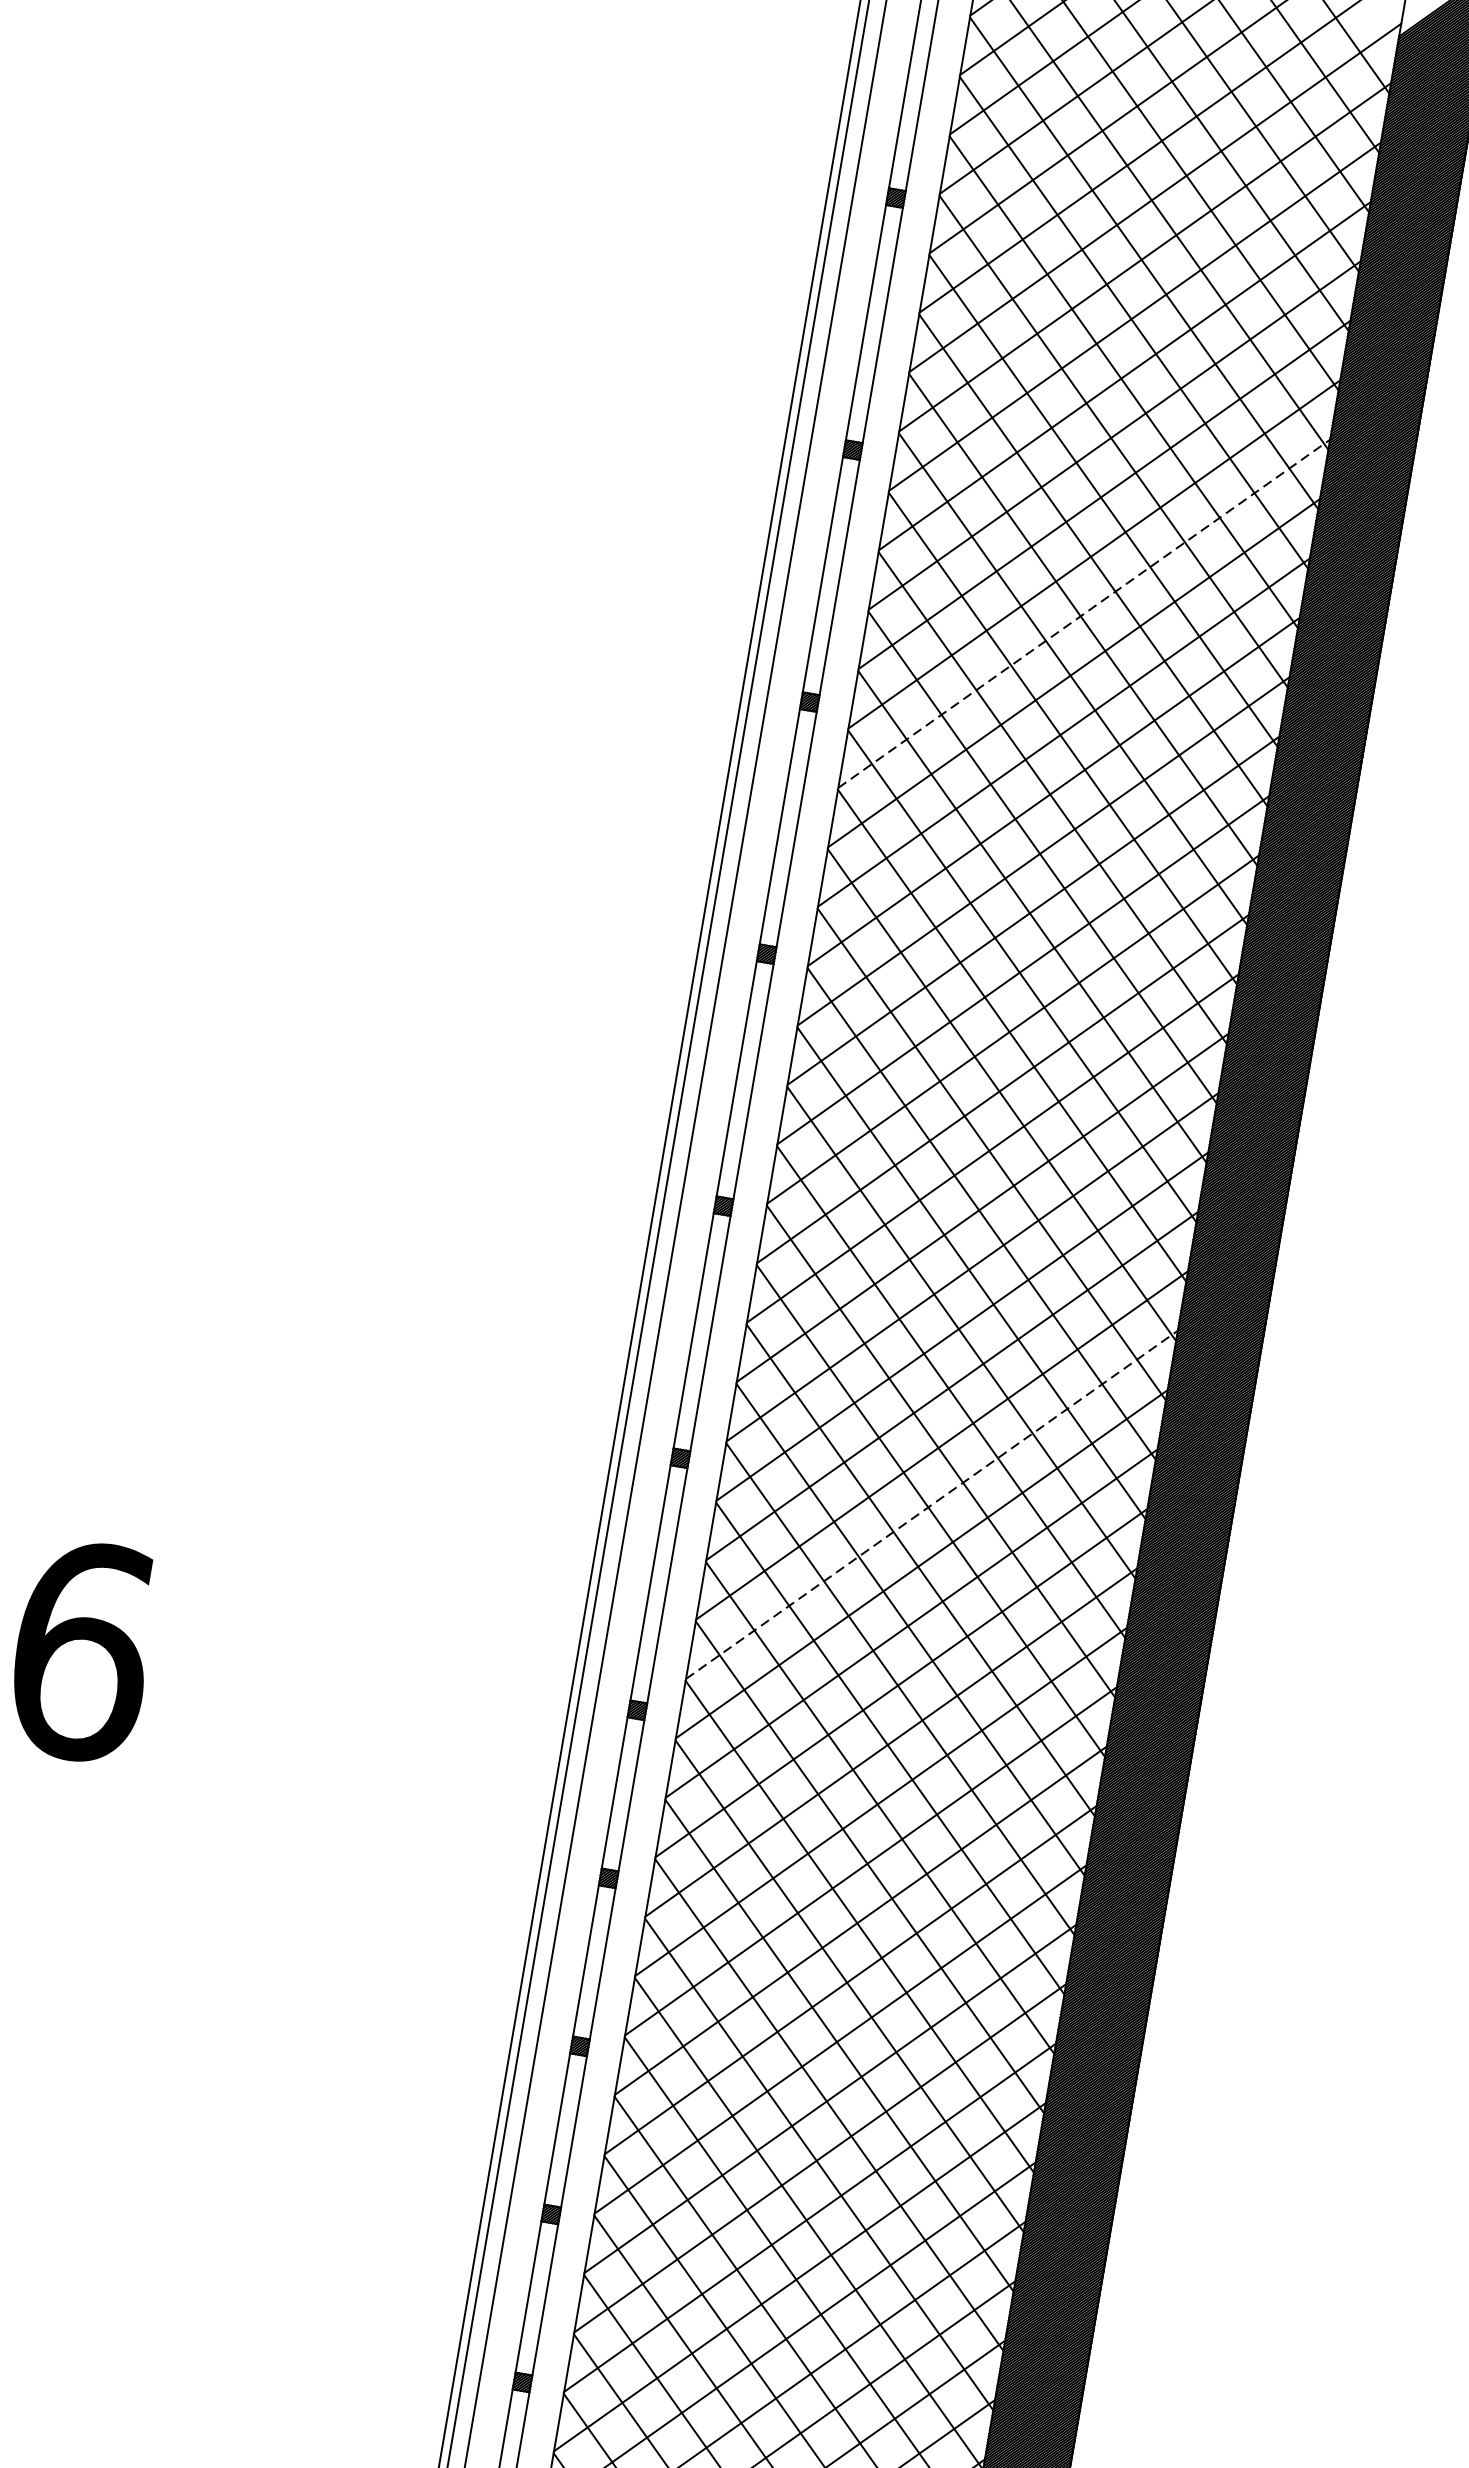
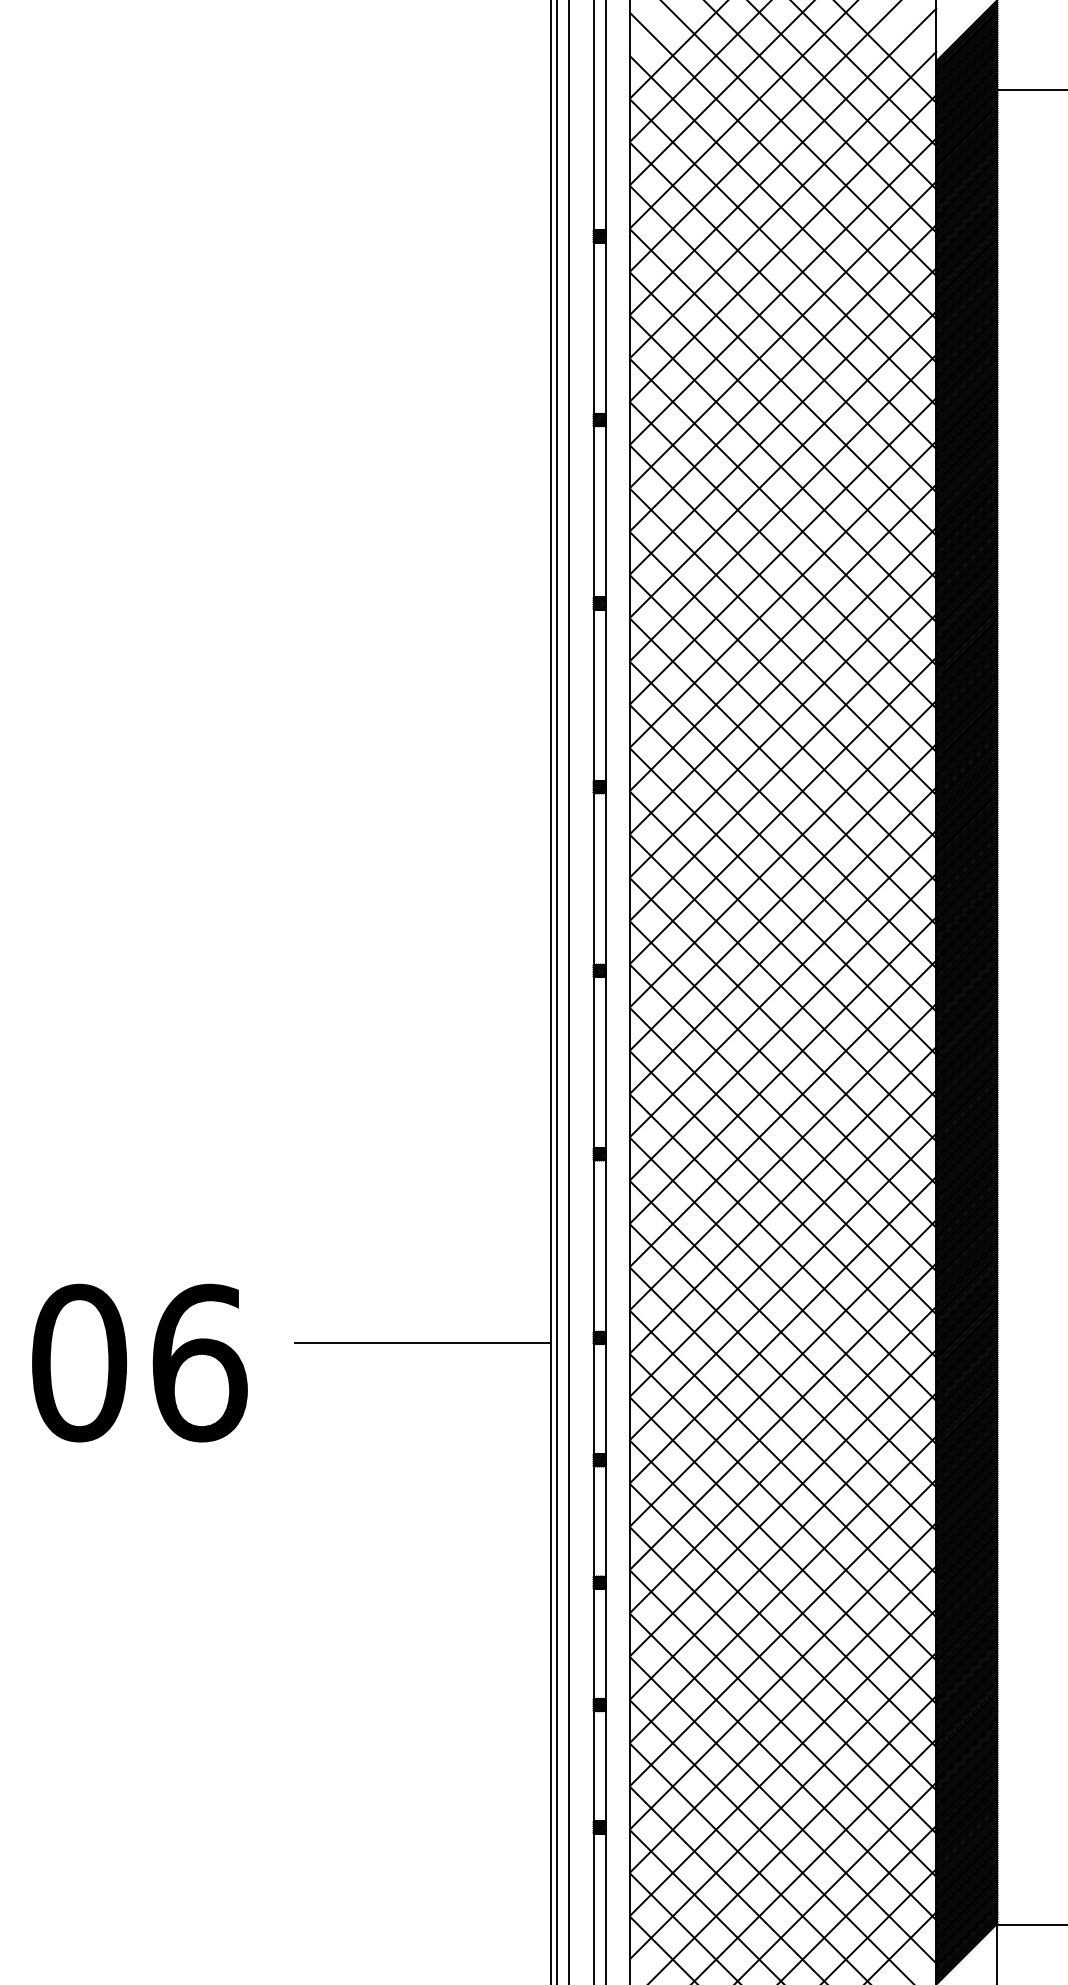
line: (1084, 613) -> (783, 507), dashed -> solid
line: (932, 1504) -> (783, 1156), dashed -> solid
line: (392, 1676) -> (422, 1343), added

